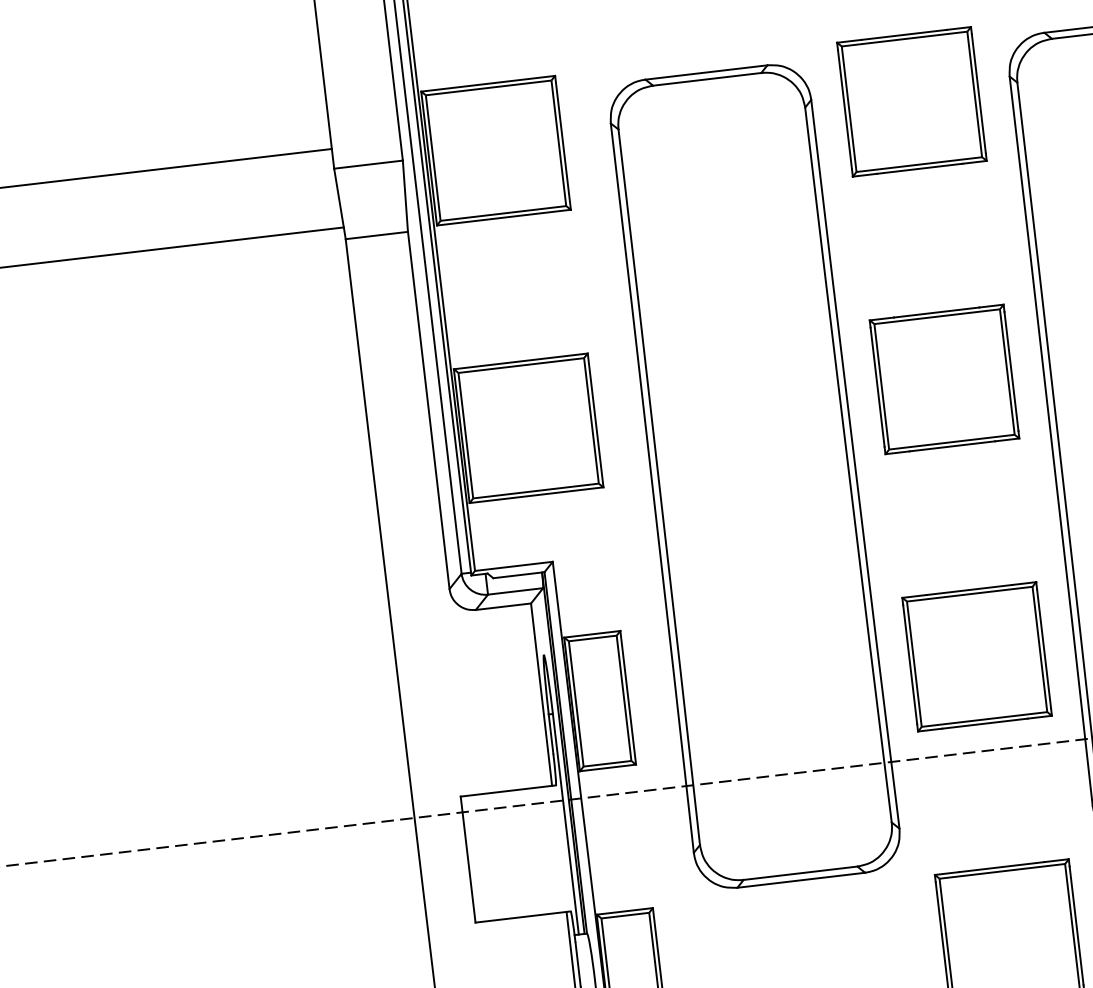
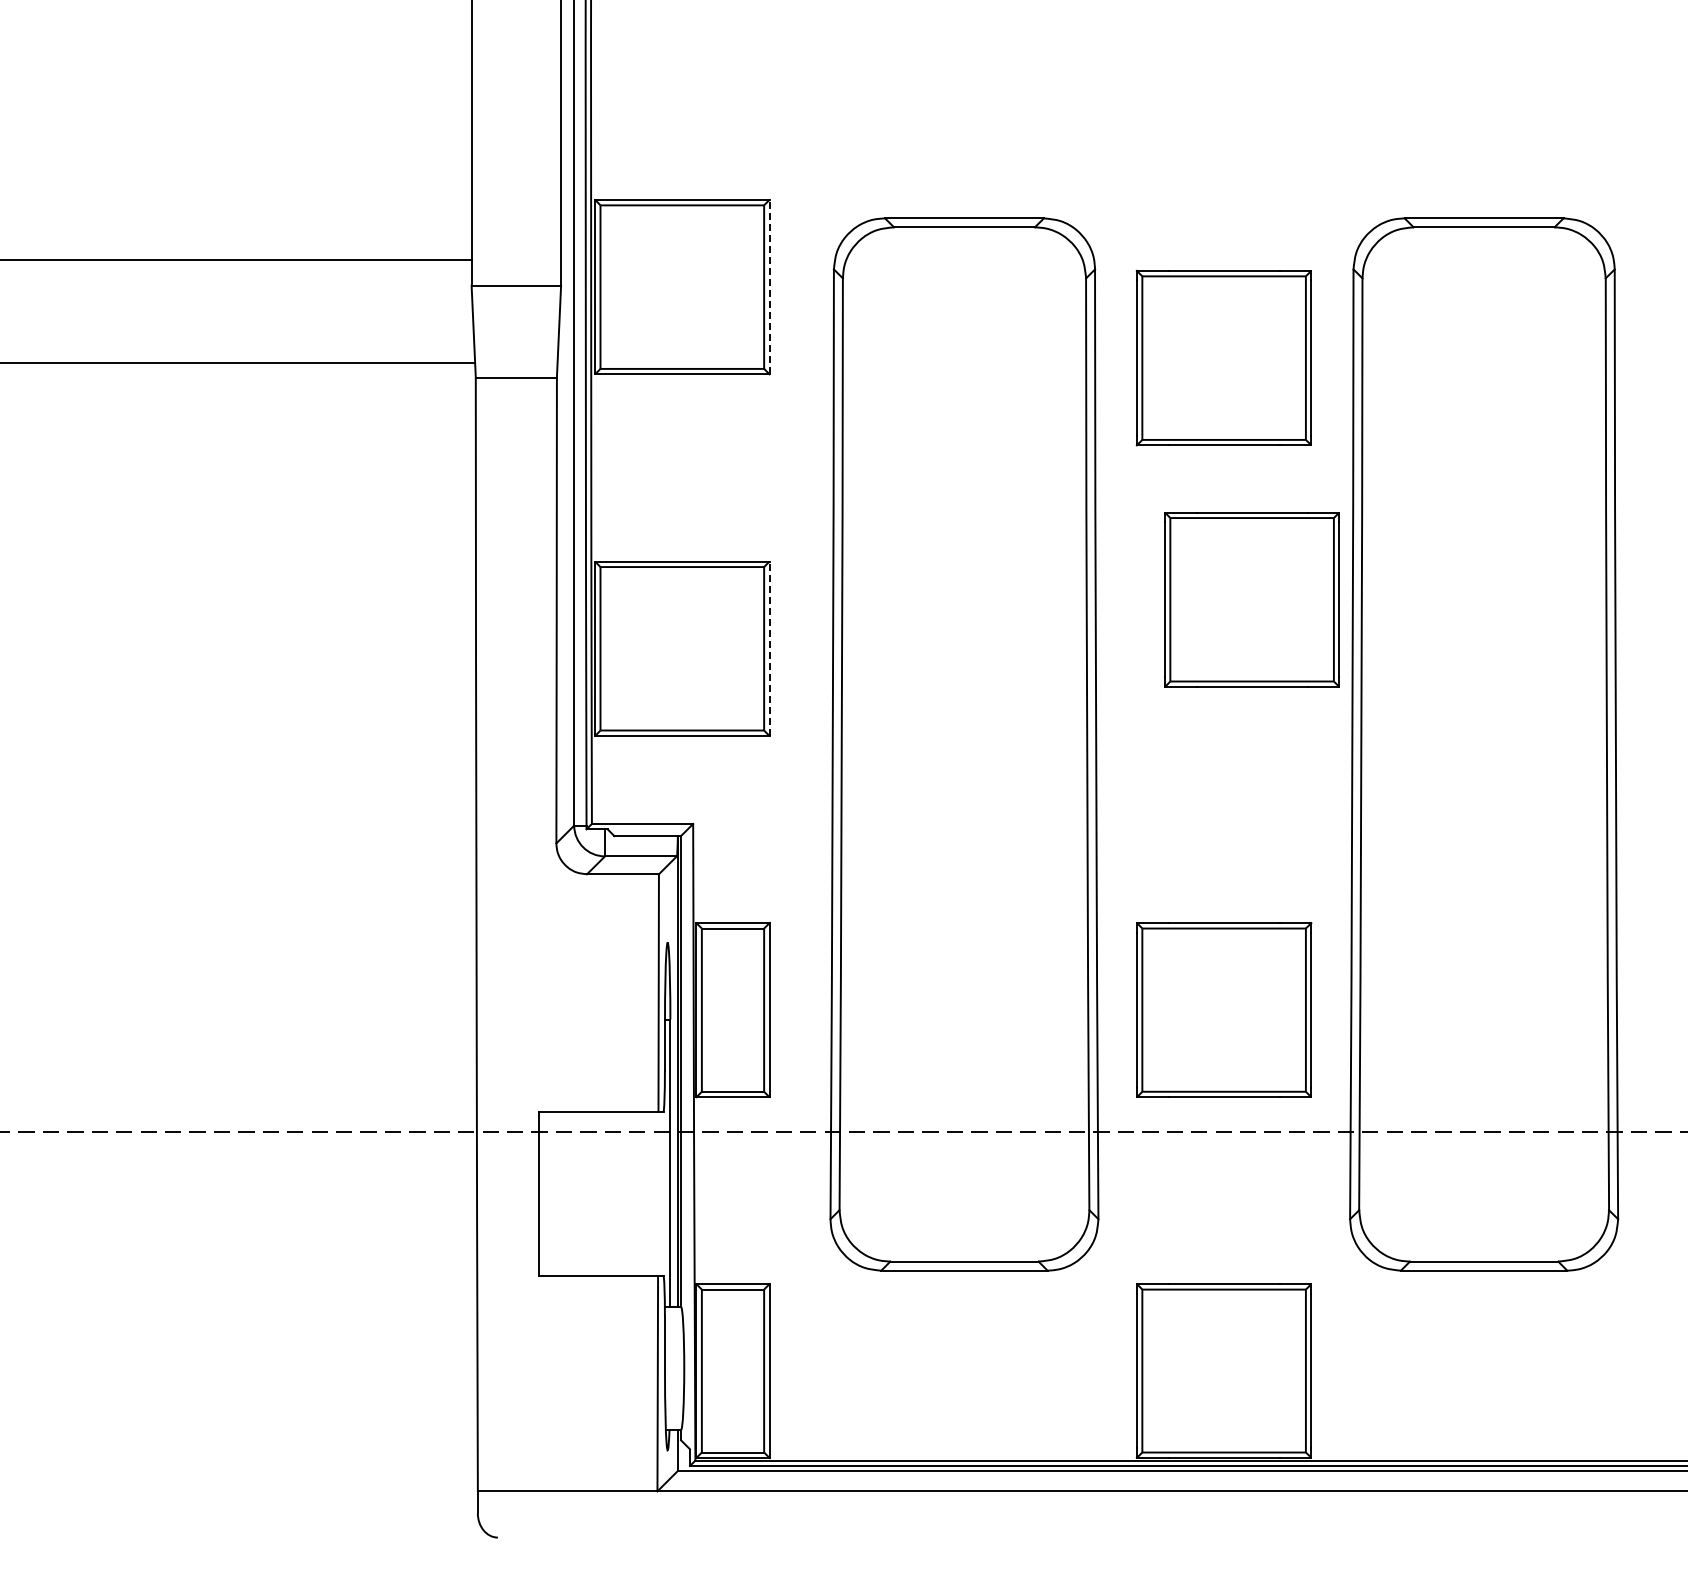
part: (911, 101) -> (1223, 357), moved
line: (562, 142) -> (769, 286), solid -> dashed
part: (944, 379) -> (1251, 599), moved
line: (595, 420) -> (769, 648), solid -> dashed

